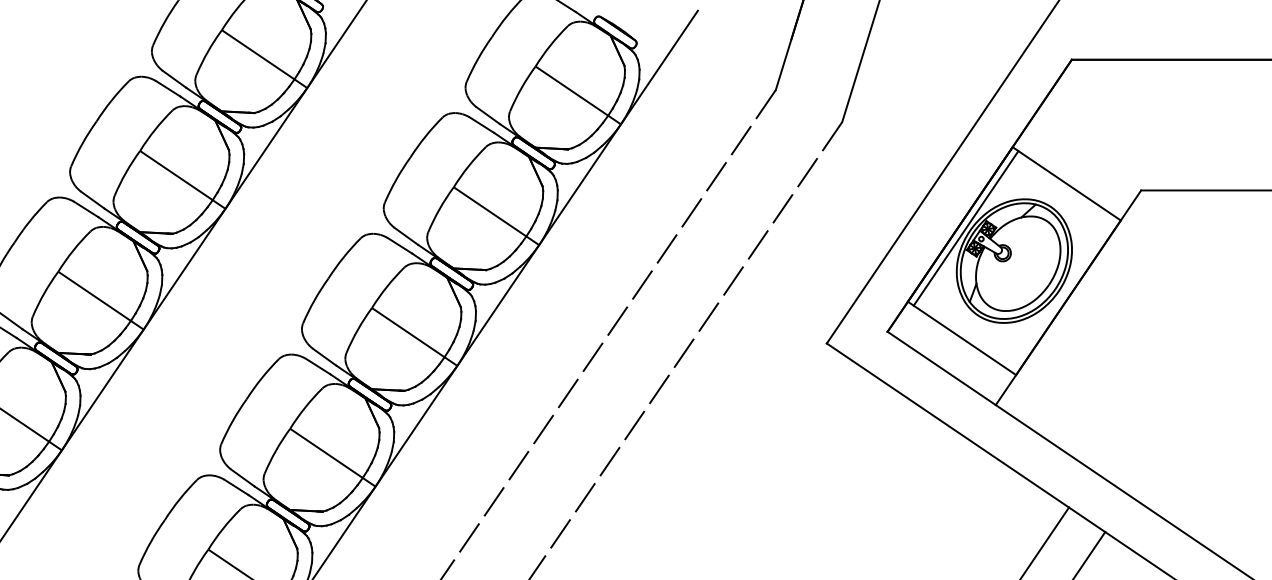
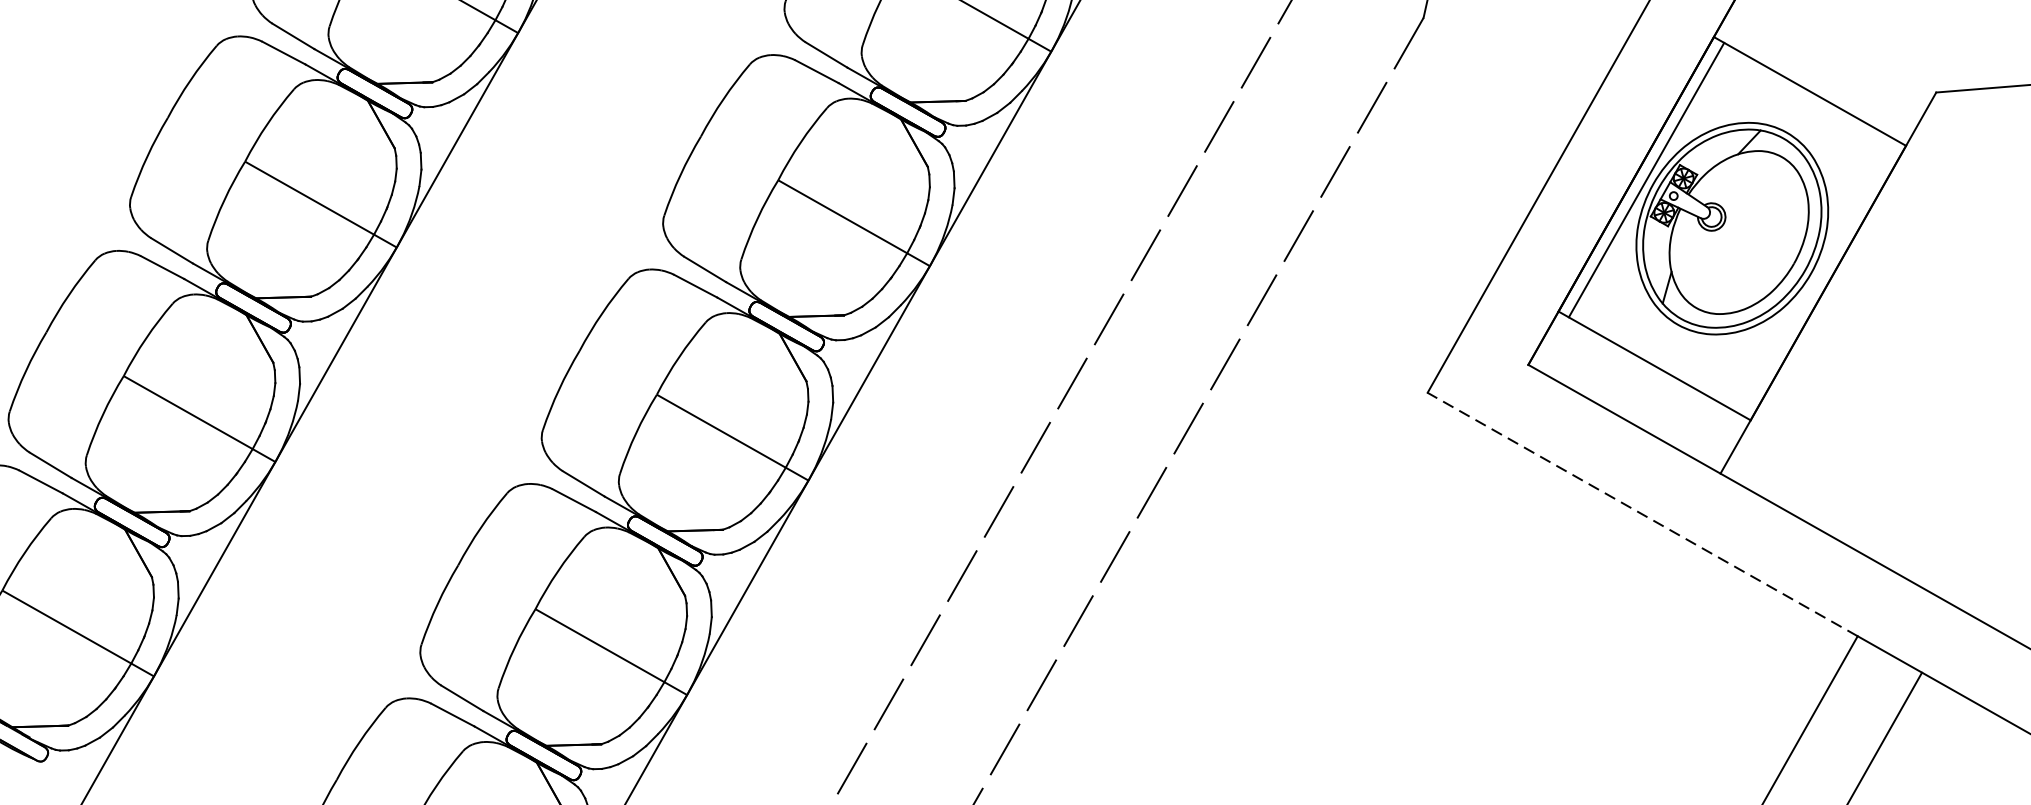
line: (947, 425) -> (1641, 514), solid -> dashed

